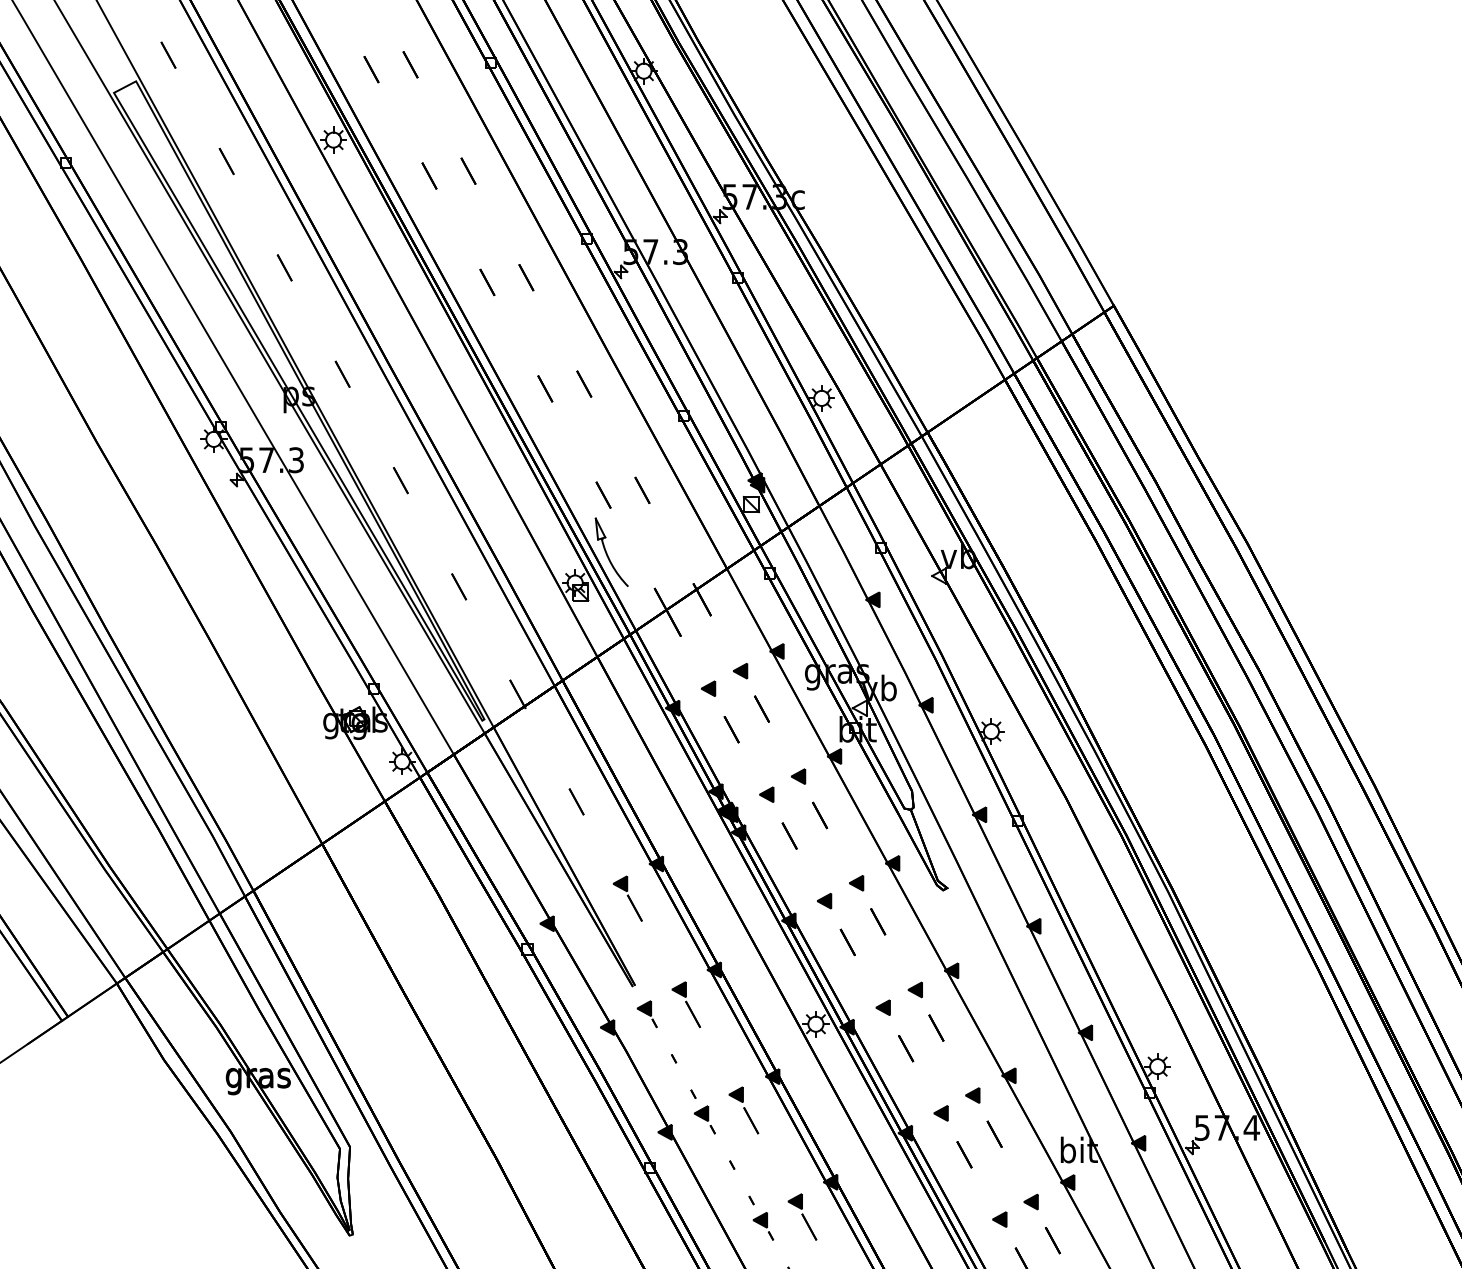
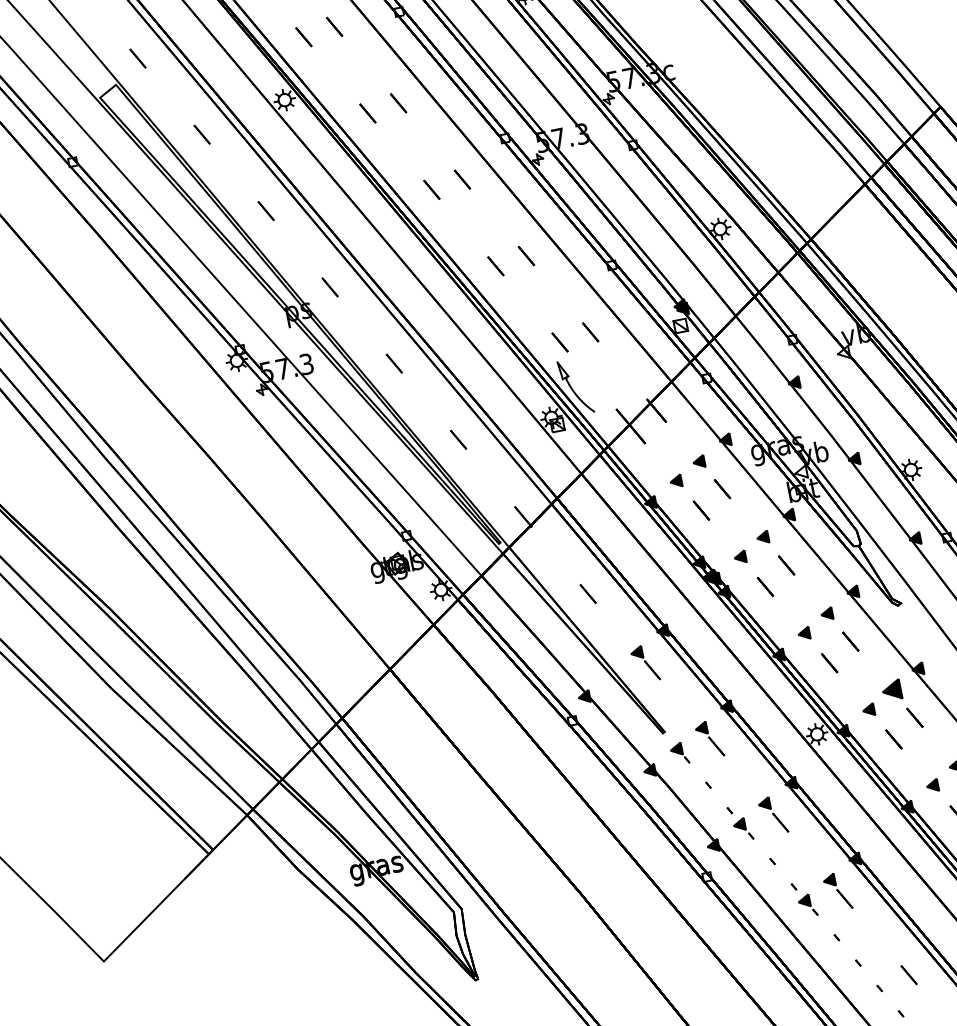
part: (914, 989) -> (891, 690), size x1.6

